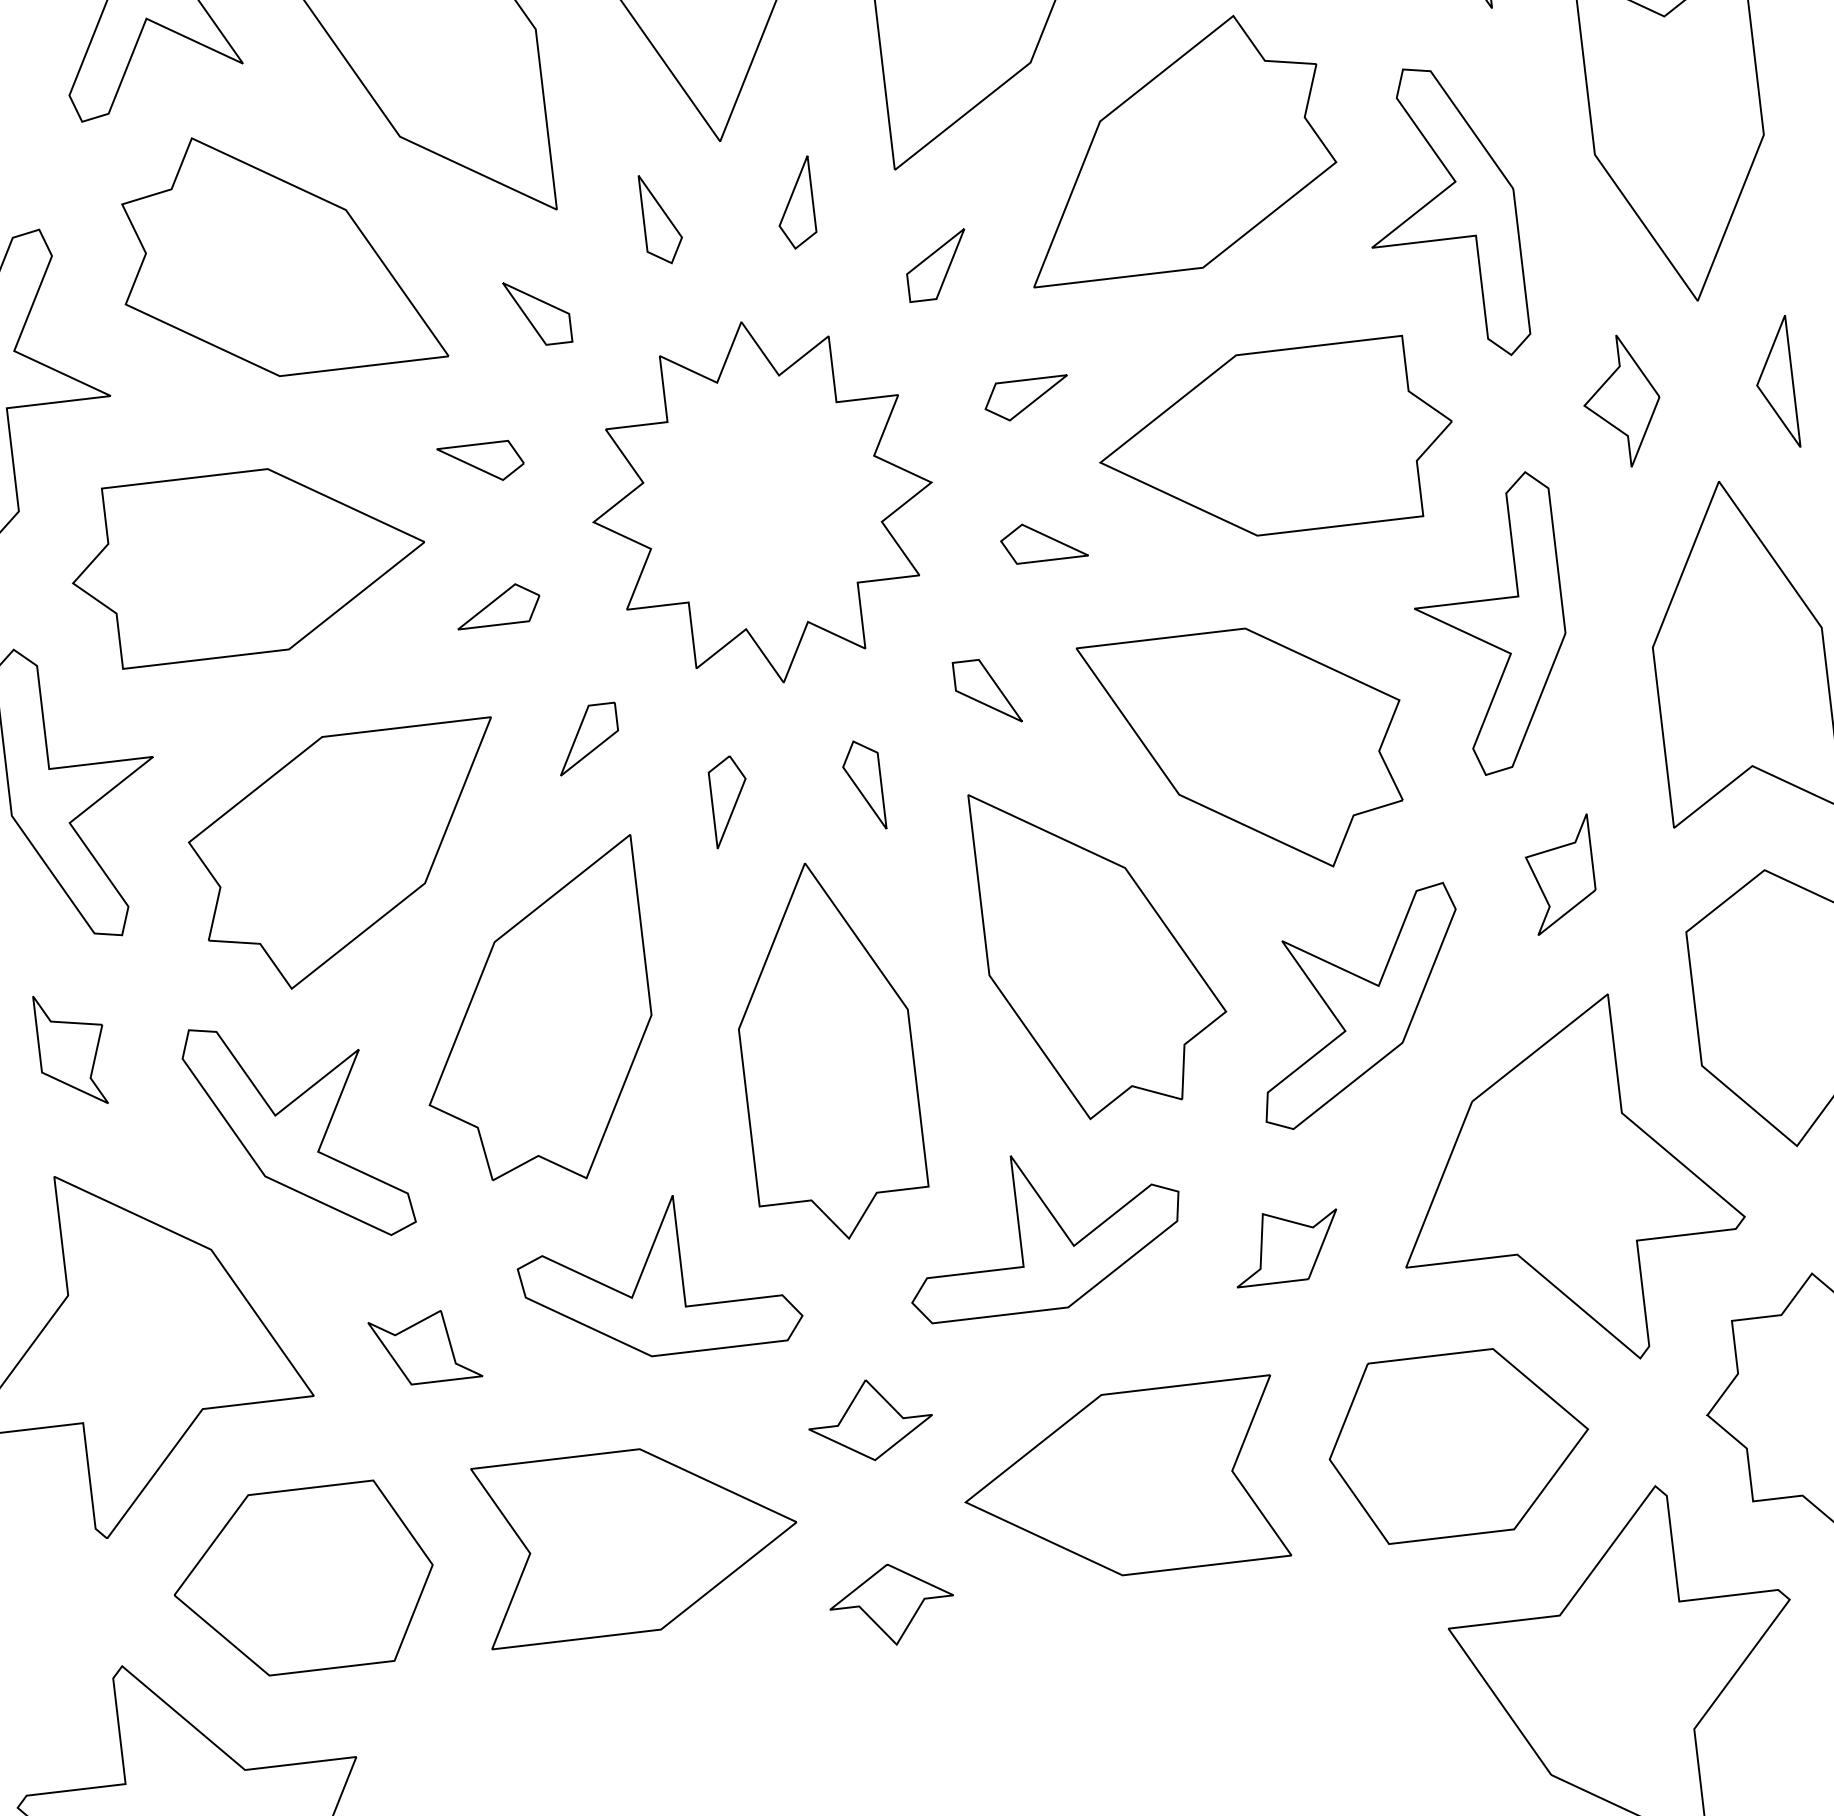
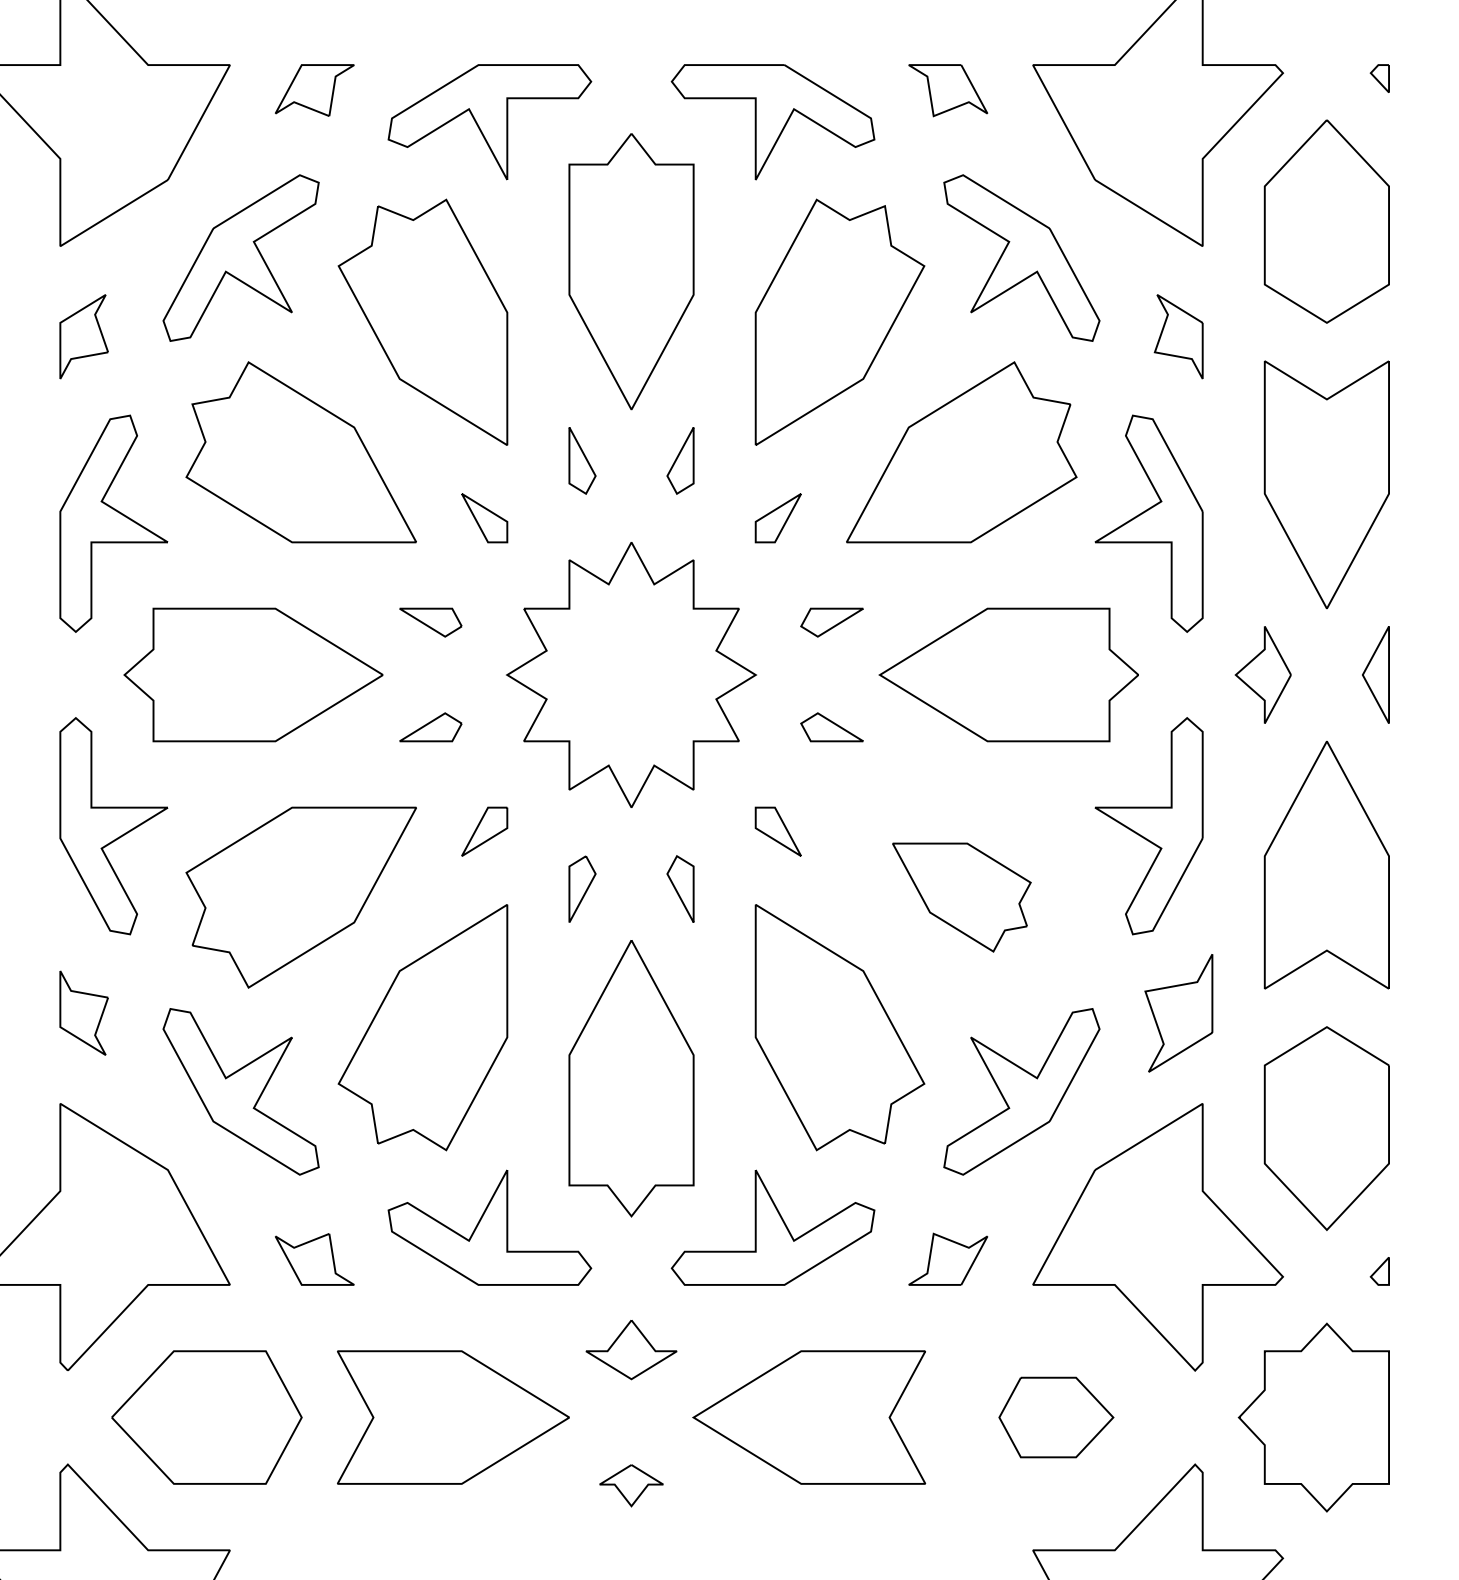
part: (1246, 752) -> (961, 897), size x0.6
part: (1560, 873) -> (1178, 1012), size x1.4
part: (1459, 1444) -> (1056, 1417), size x0.6
part: (892, 1604) -> (631, 1485), size x0.7

